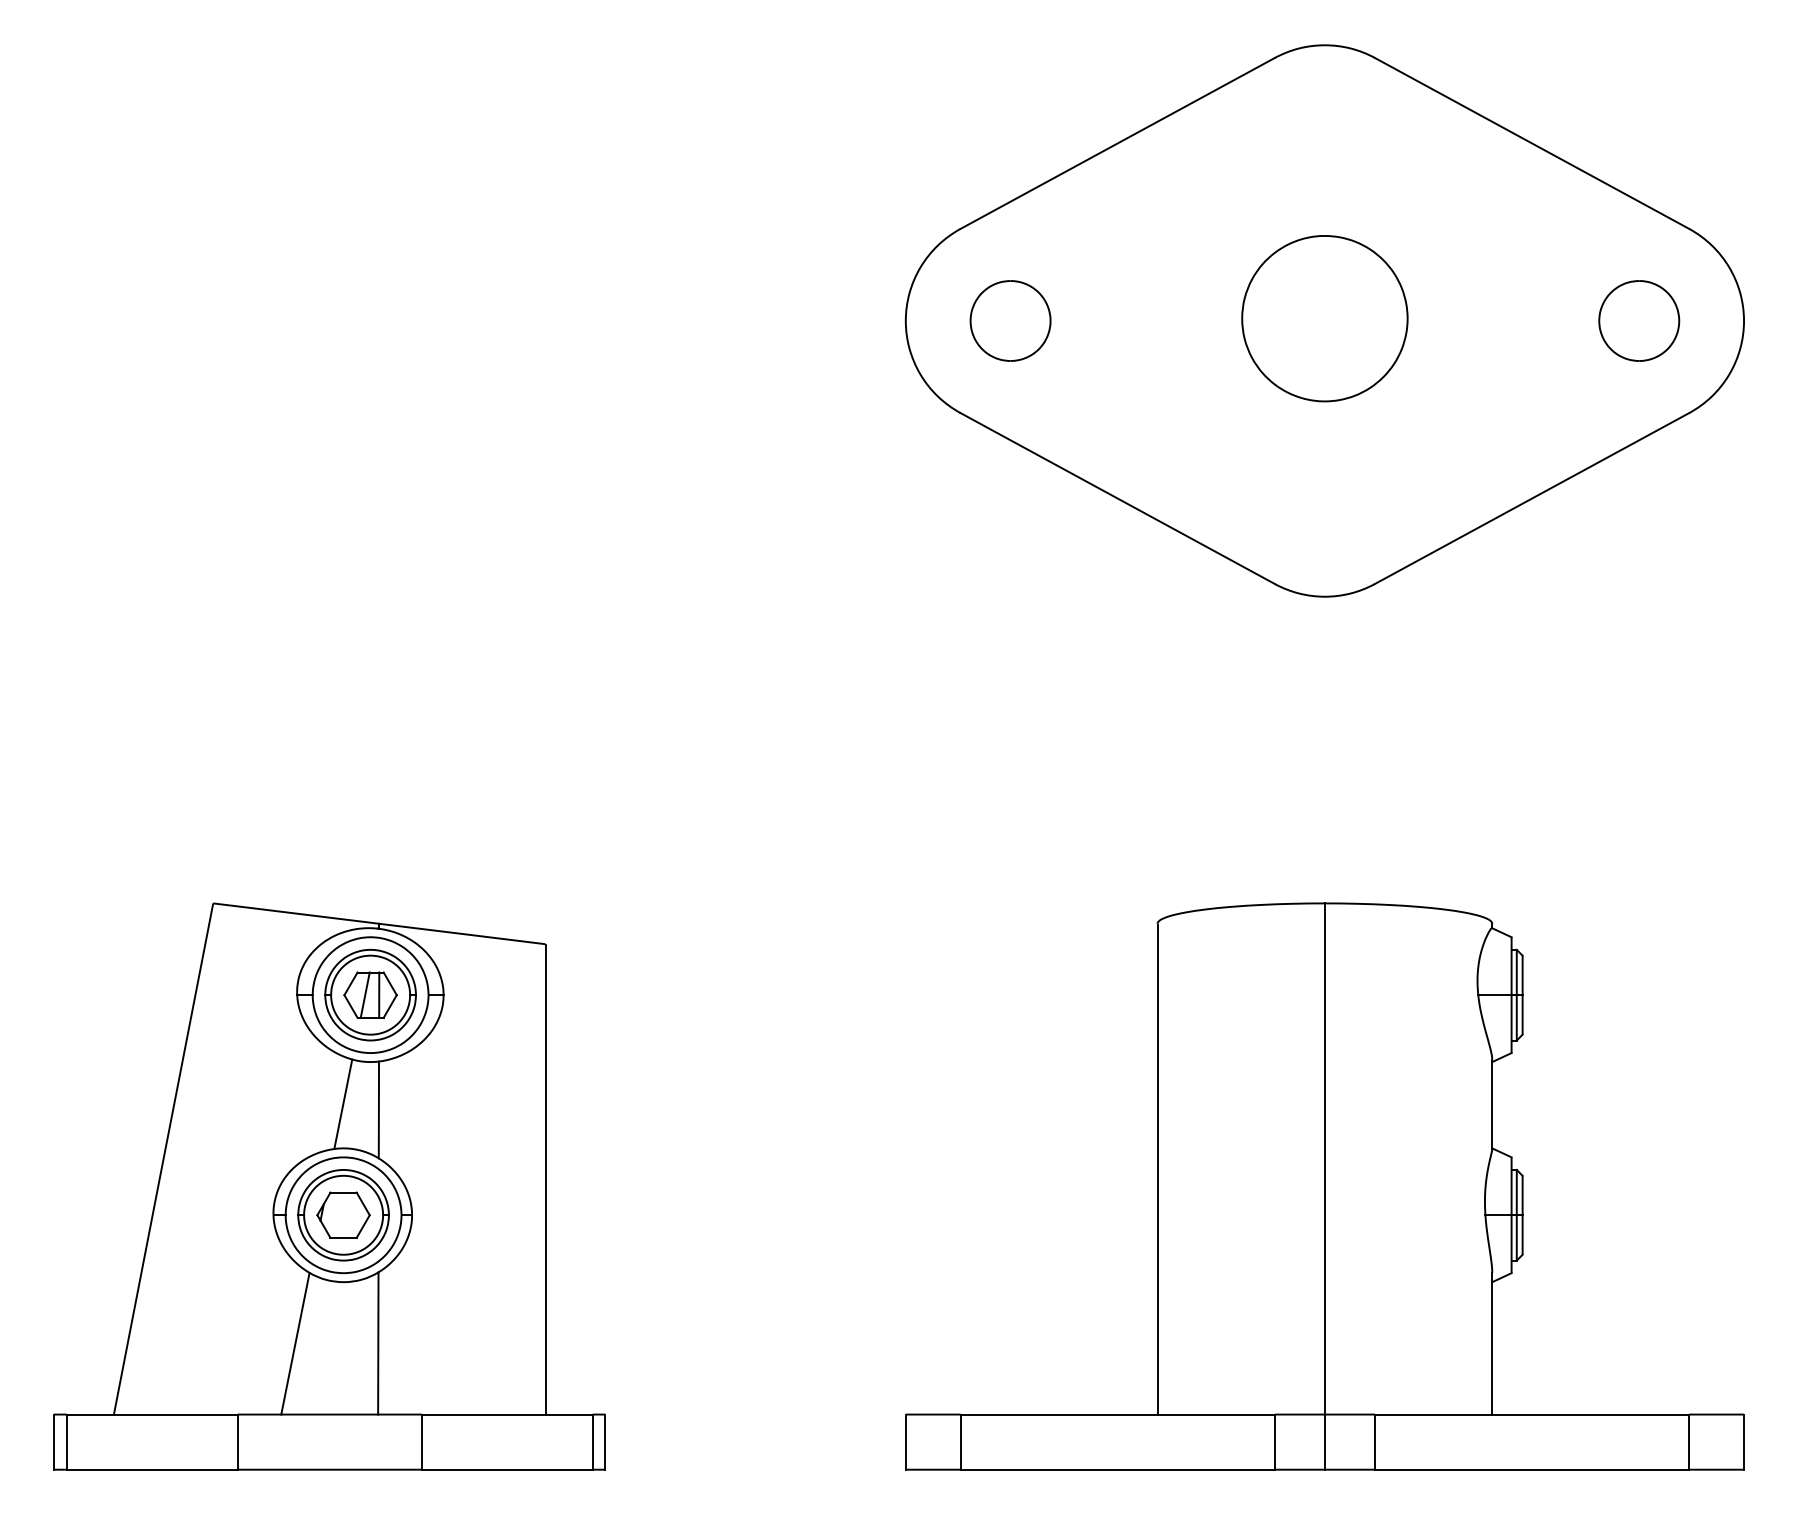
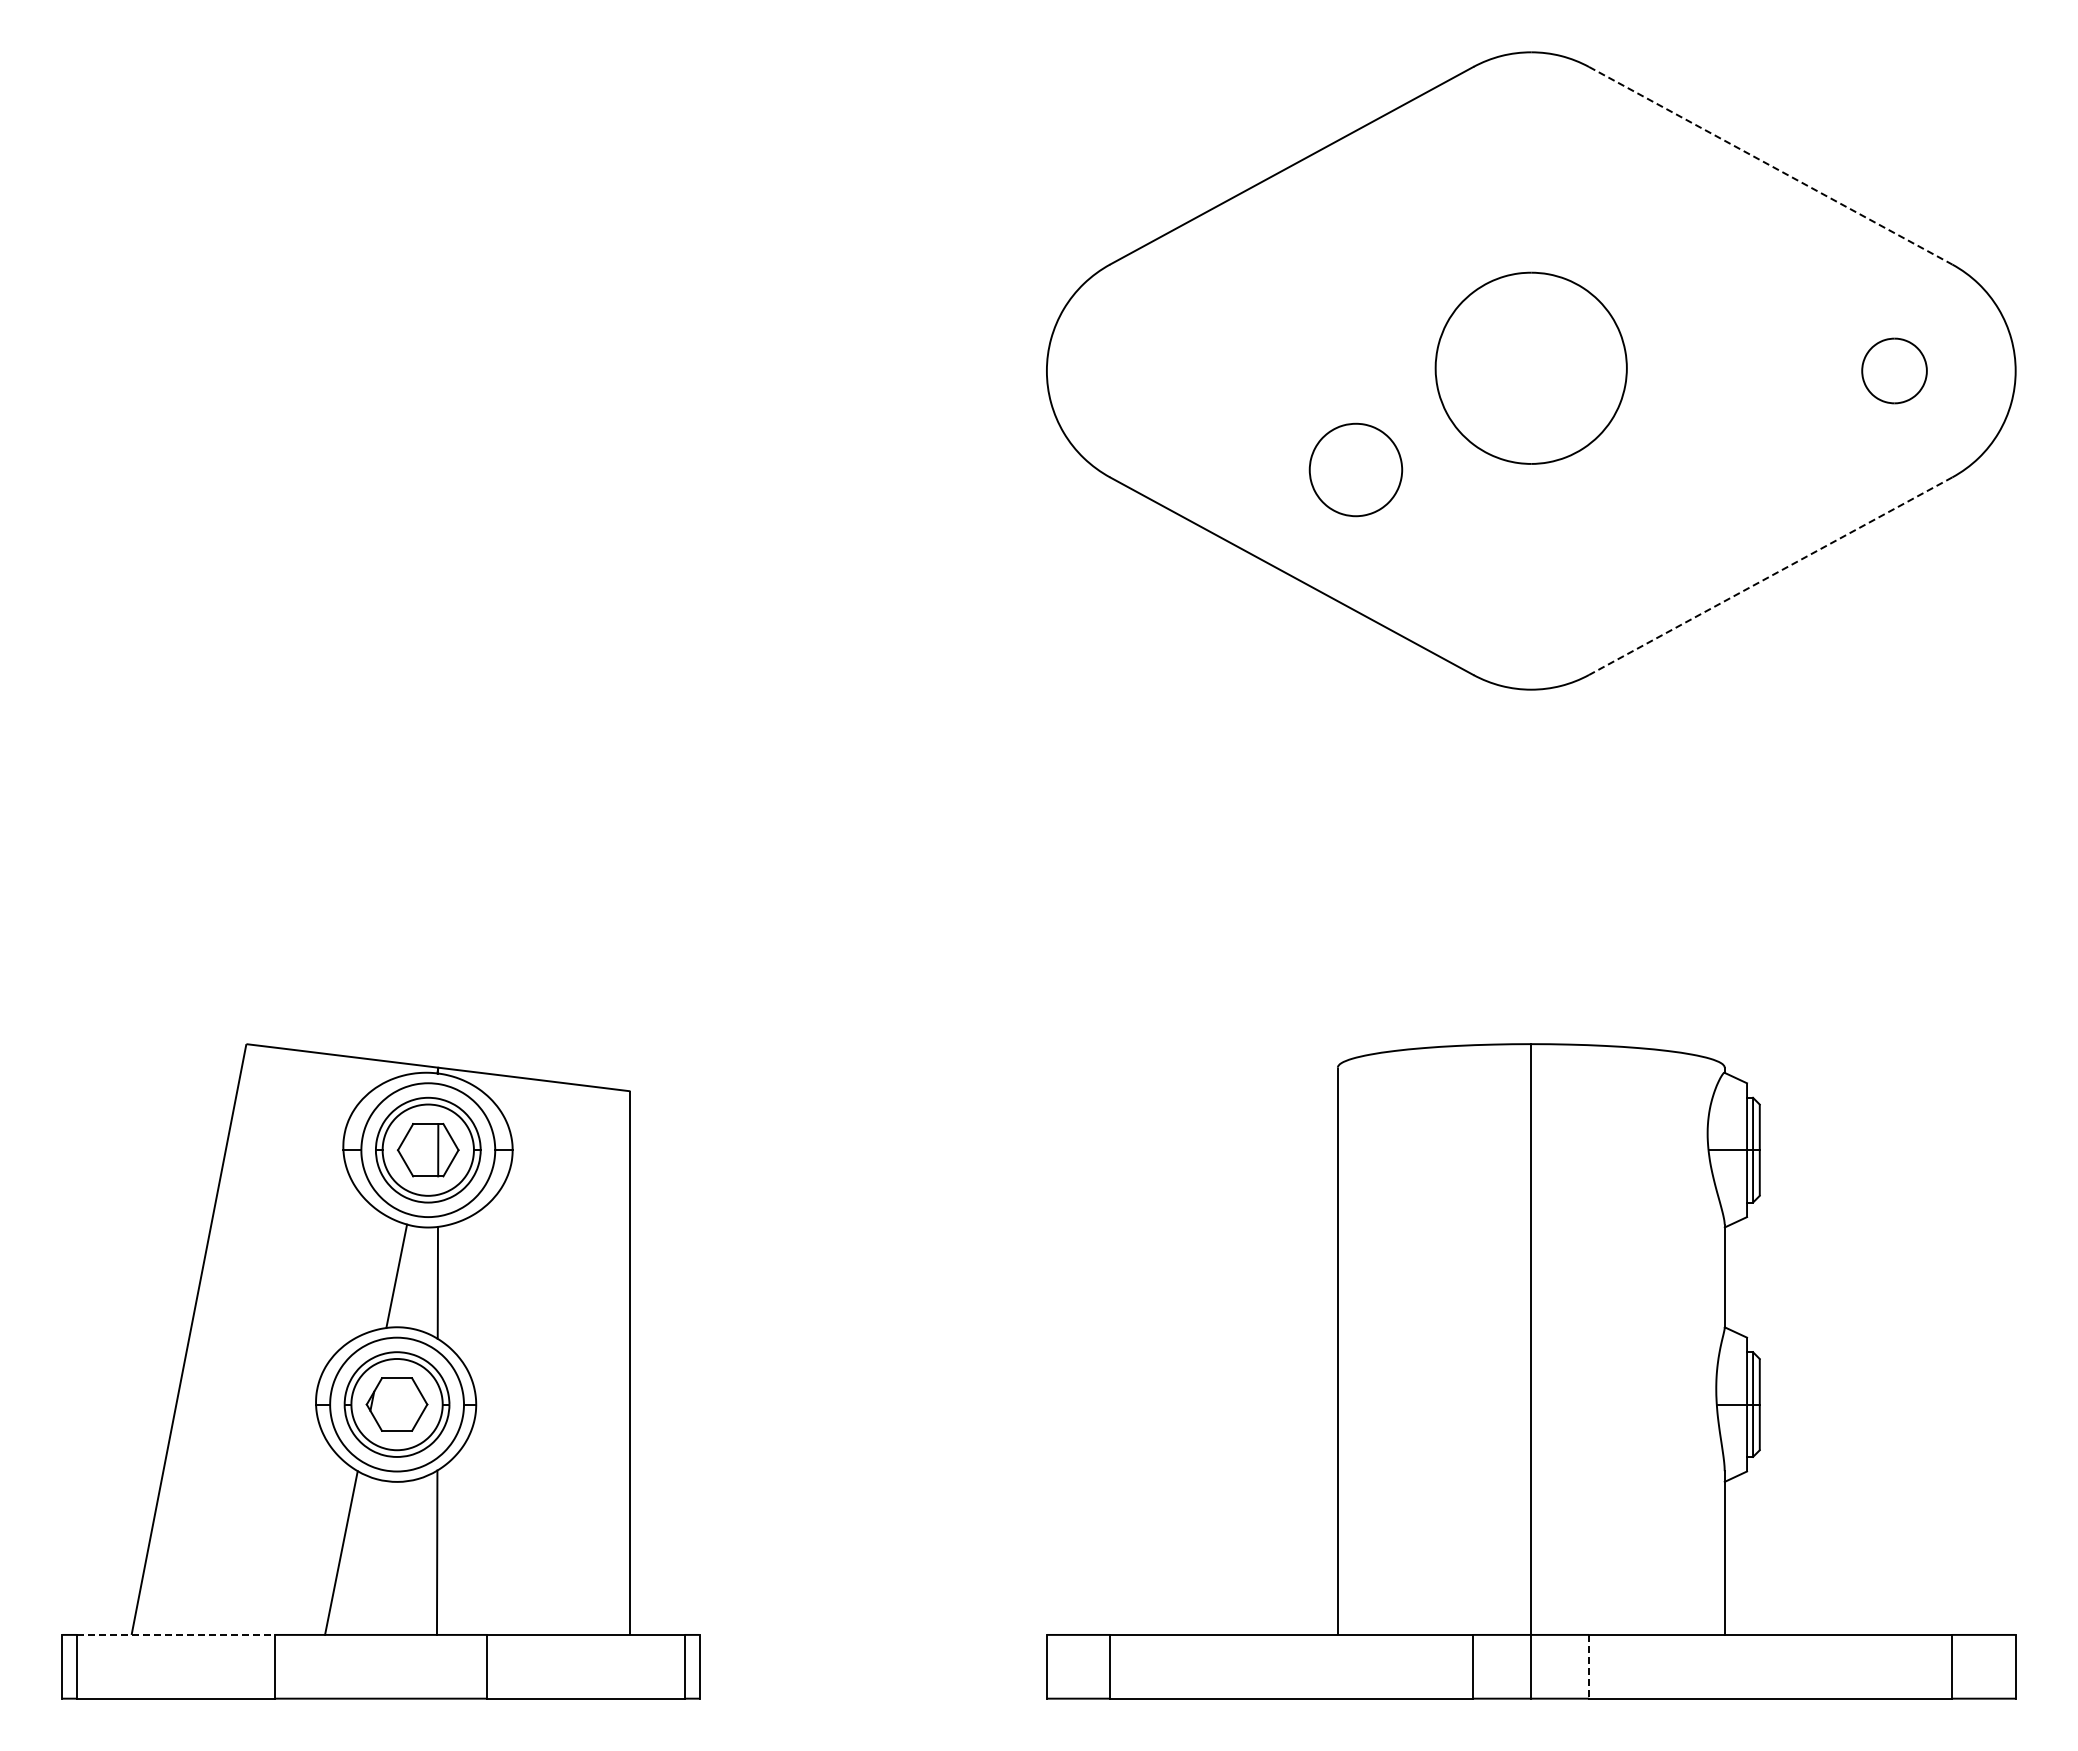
line: (1531, 143) -> (1770, 165), solid -> dashed
part: (1010, 320) -> (1355, 469), moved
part: (1639, 320) -> (1894, 370), size x0.7
line: (1531, 498) -> (1770, 576), solid -> dashed
line: (364, 995) -> (421, 1150), removed
line: (151, 1414) -> (175, 1634), solid -> dashed
line: (1375, 1441) -> (1589, 1666), solid -> dashed

